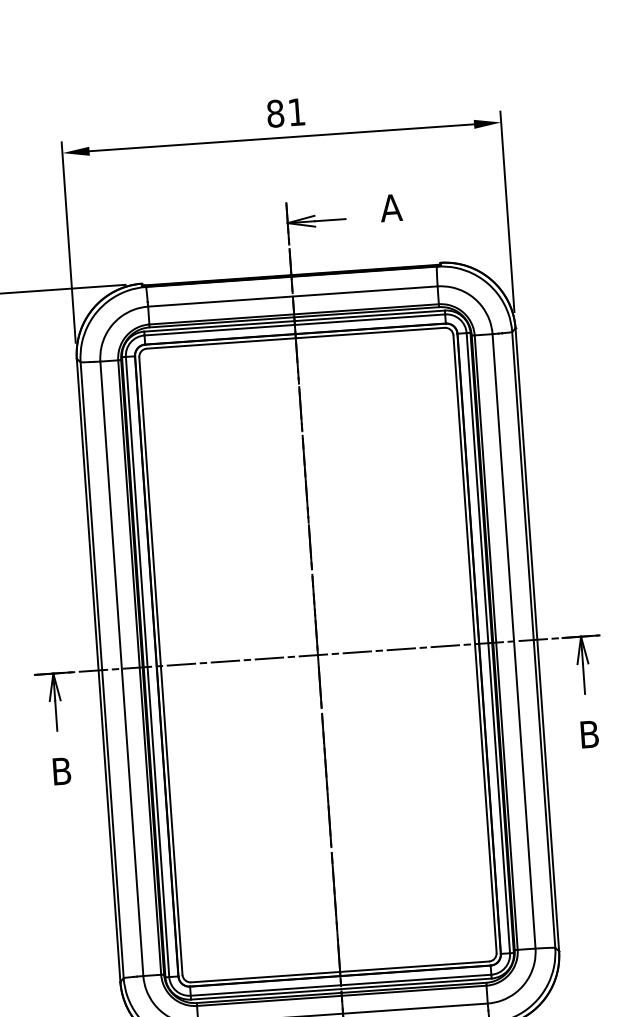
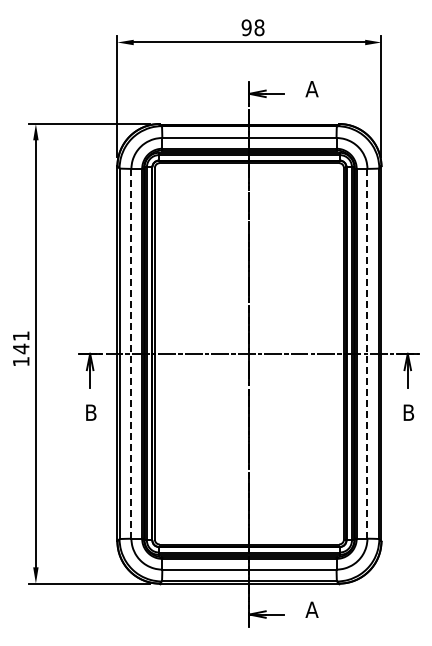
text: (285, 112) -> (252, 27), 81 -> 98
line: (514, 640) -> (367, 353), solid -> dashed
line: (121, 668) -> (131, 353), solid -> dashed

